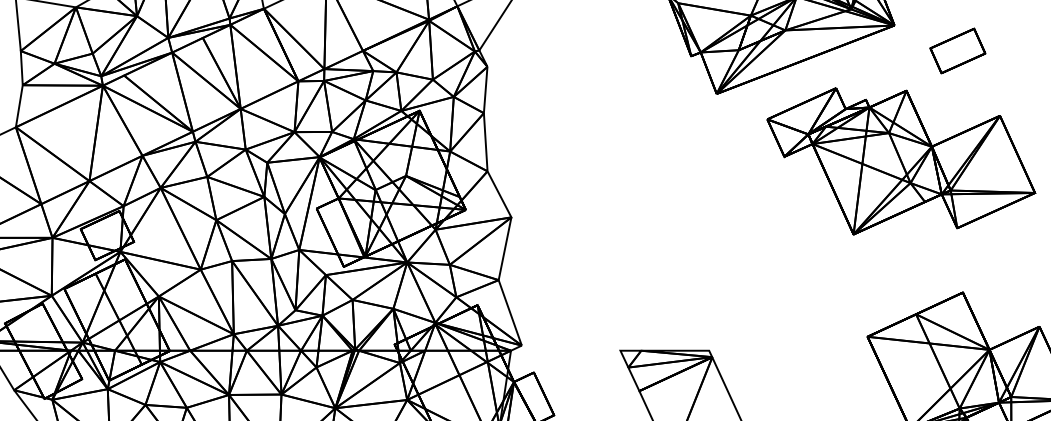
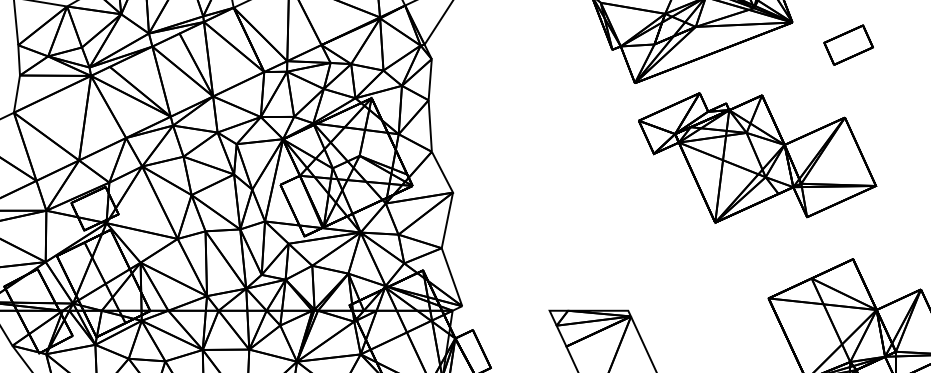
part: (901, 160) -> (757, 157), moved

